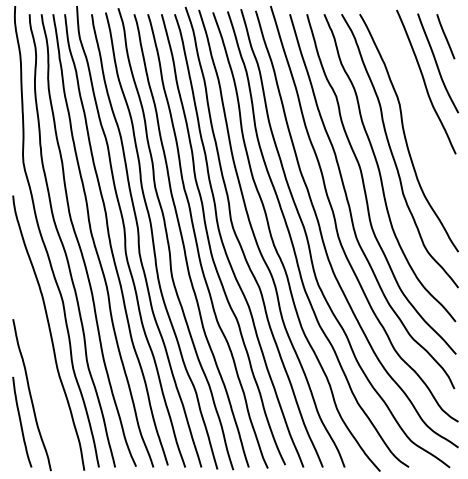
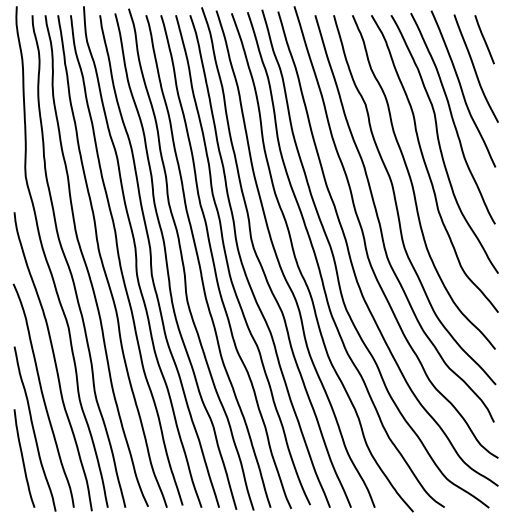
curve: (416, 109) -> (452, 118), added
curve: (39, 364) -> (43, 395), added

